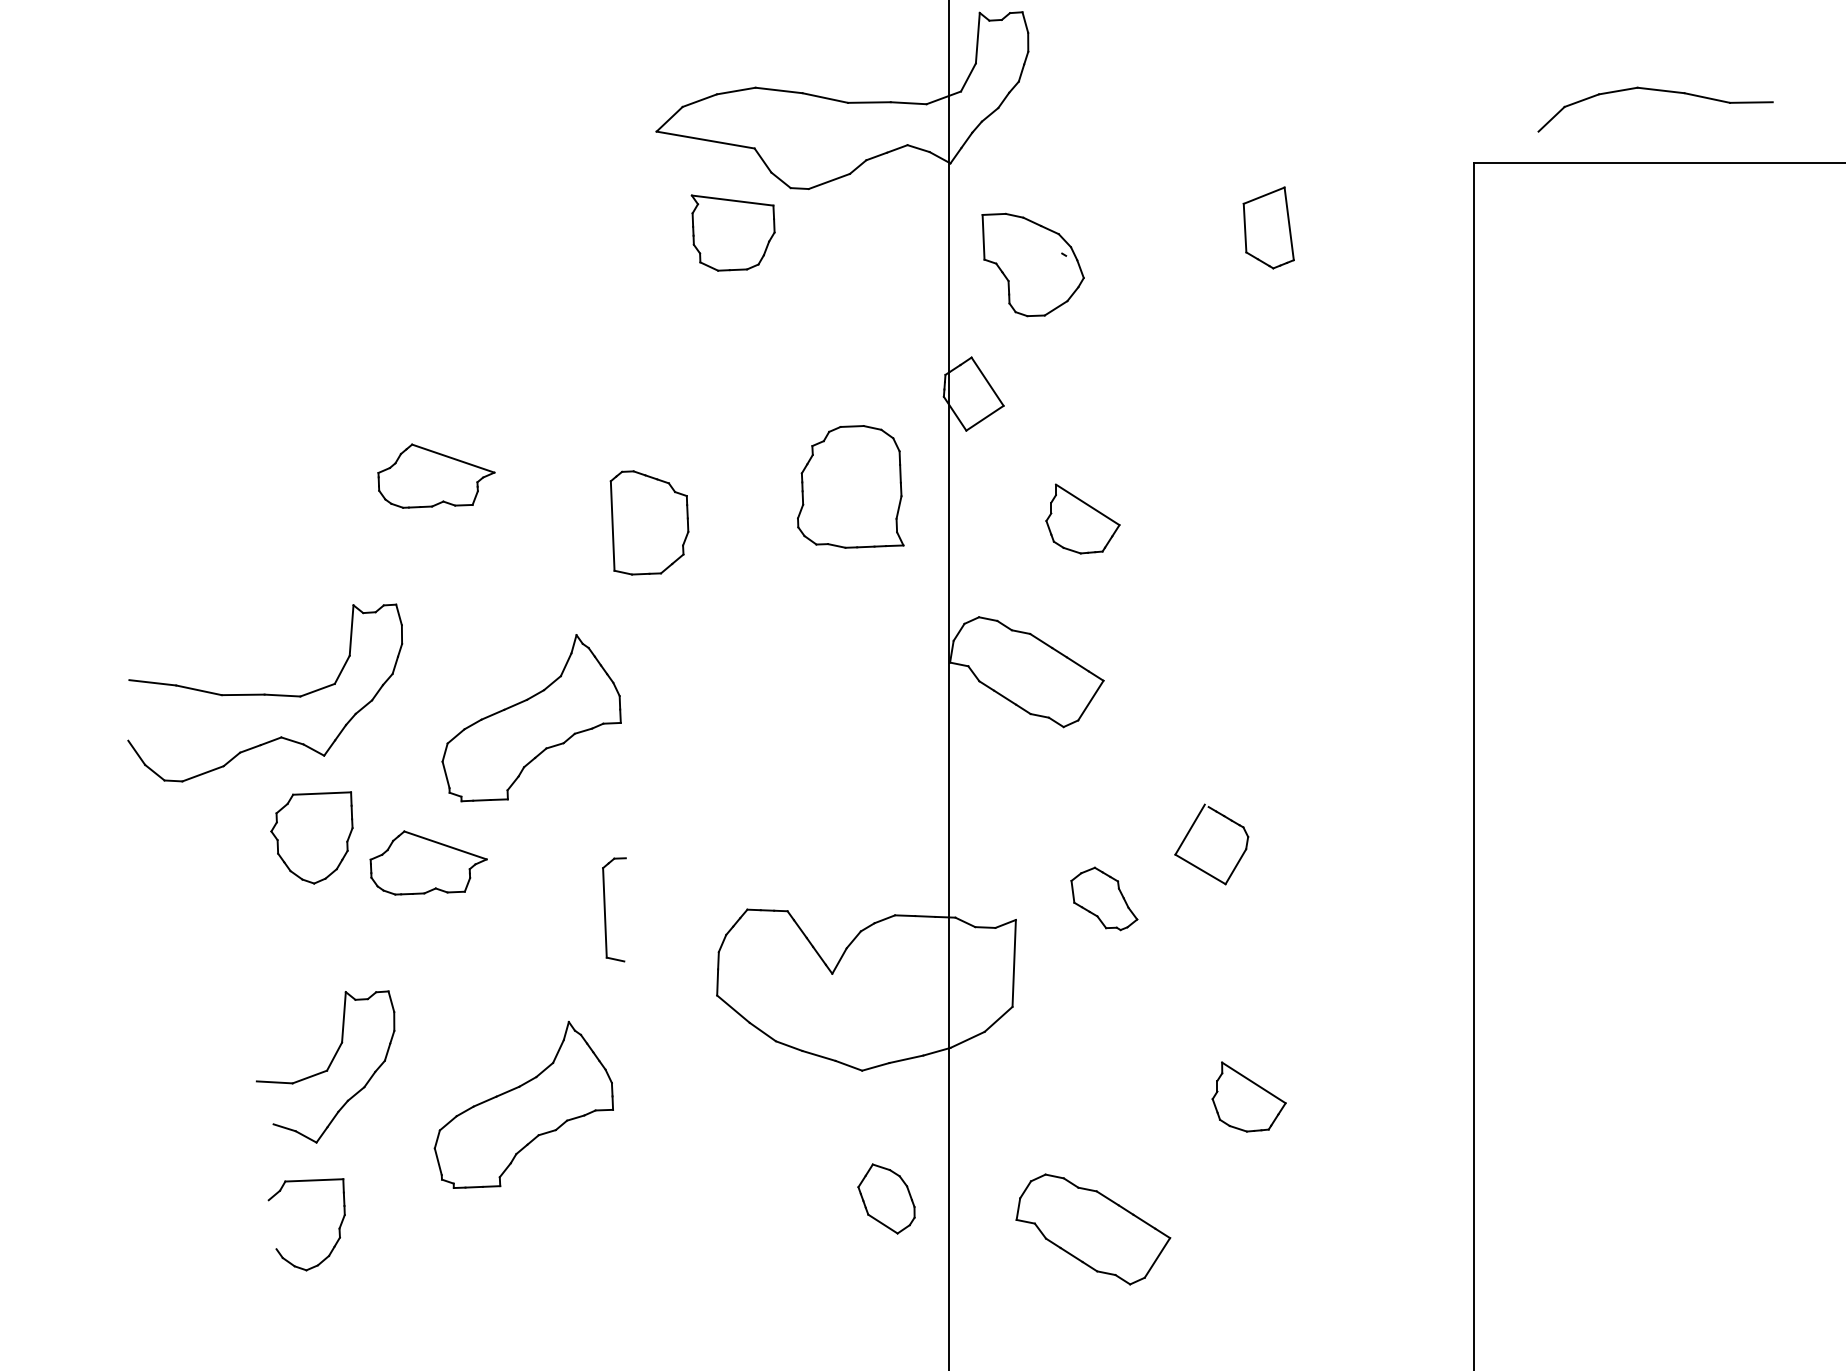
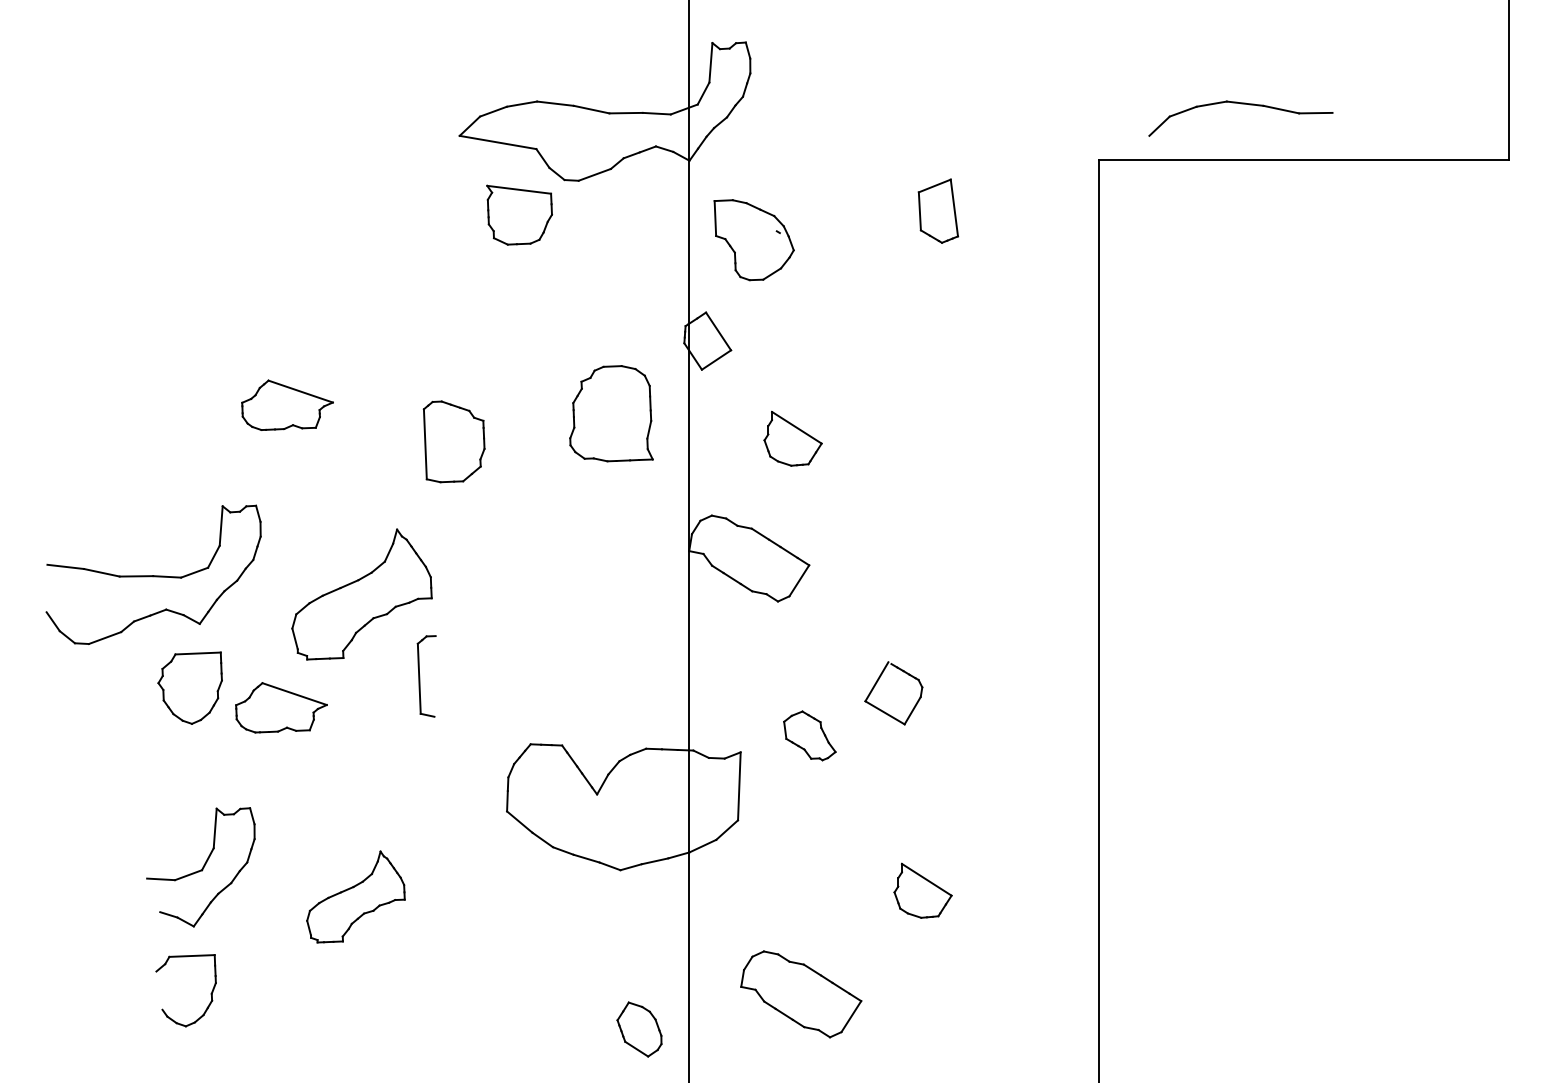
part: (614, 909) -> (426, 676), moved
part: (523, 1104) -> (355, 896), size x0.7
part: (886, 1198) -> (639, 1029), moved

